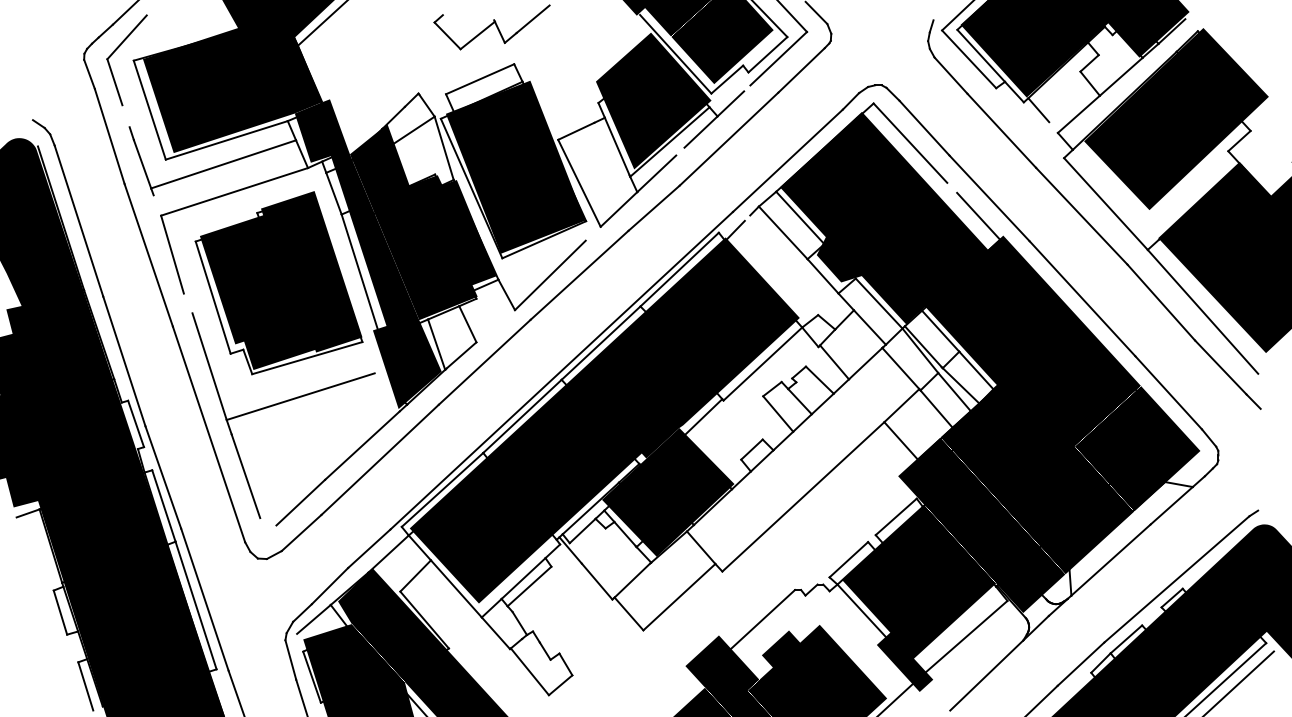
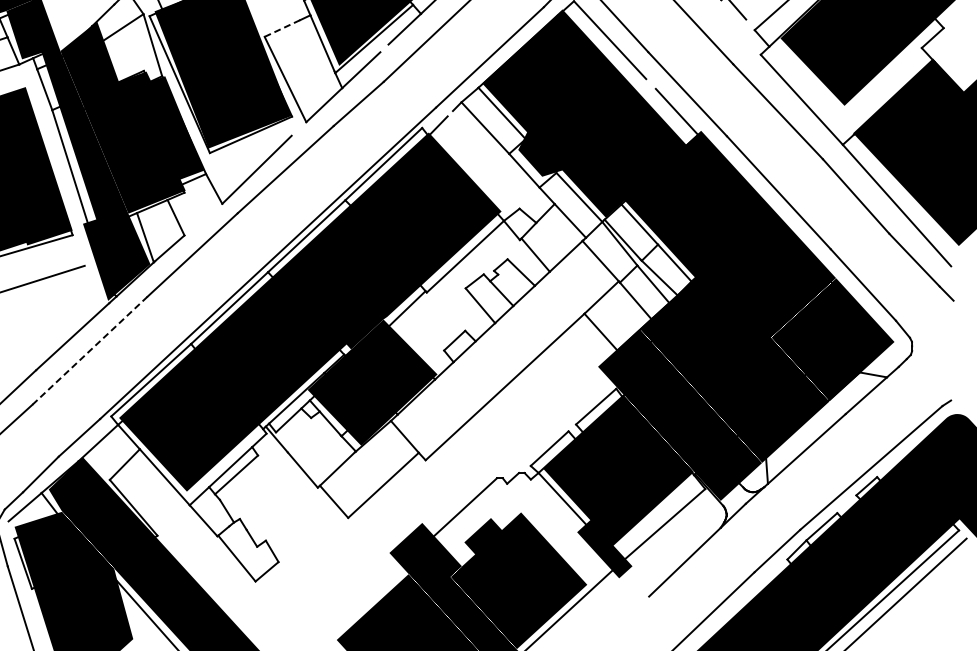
line: (576, 131) -> (282, 28), solid -> dashed
line: (380, 459) -> (90, 350), solid -> dashed

